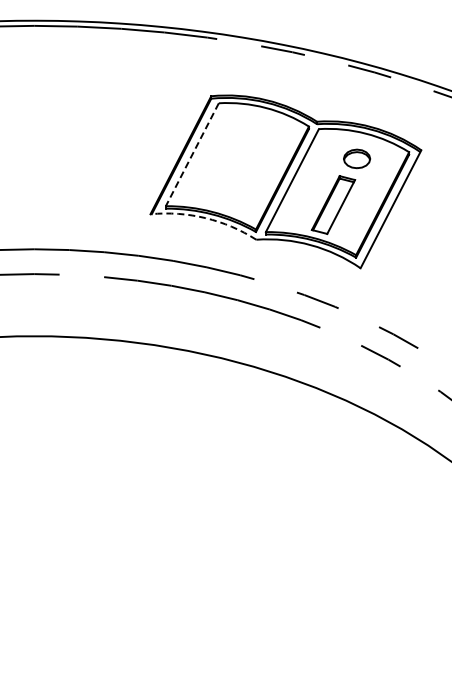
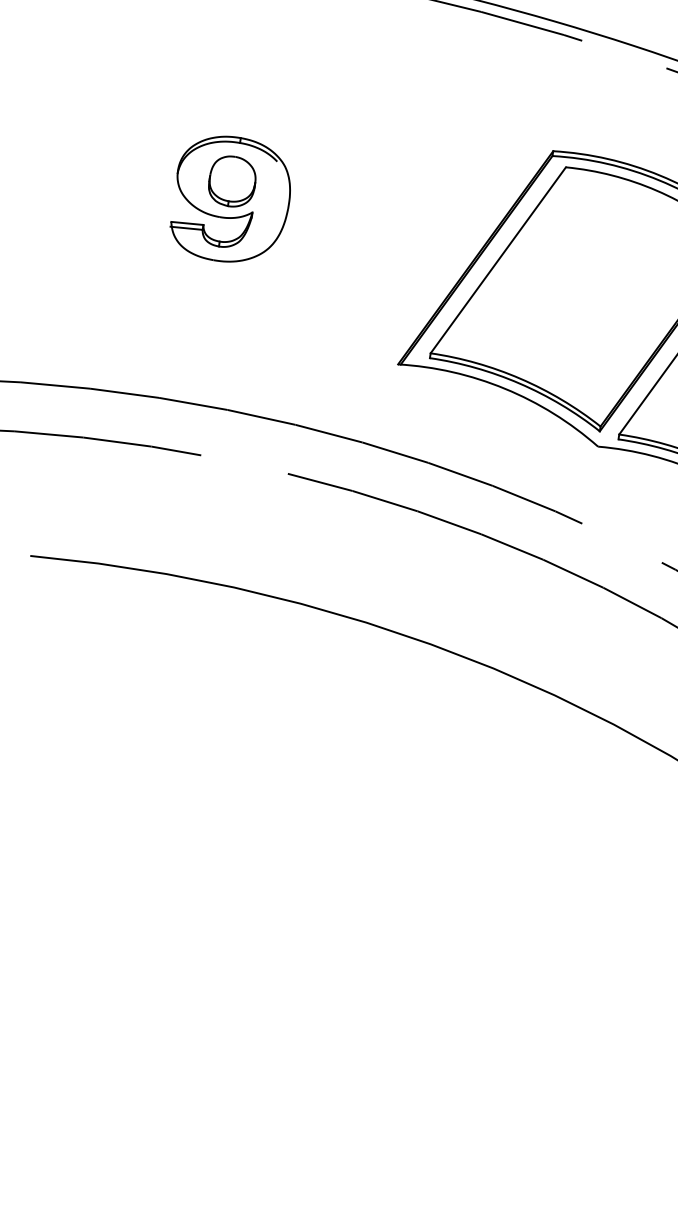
part: (54, 144) -> (230, 198), added
line: (192, 154) -> (498, 259), dashed -> solid
arc: (205, 218) -> (504, 389), dashed -> solid

